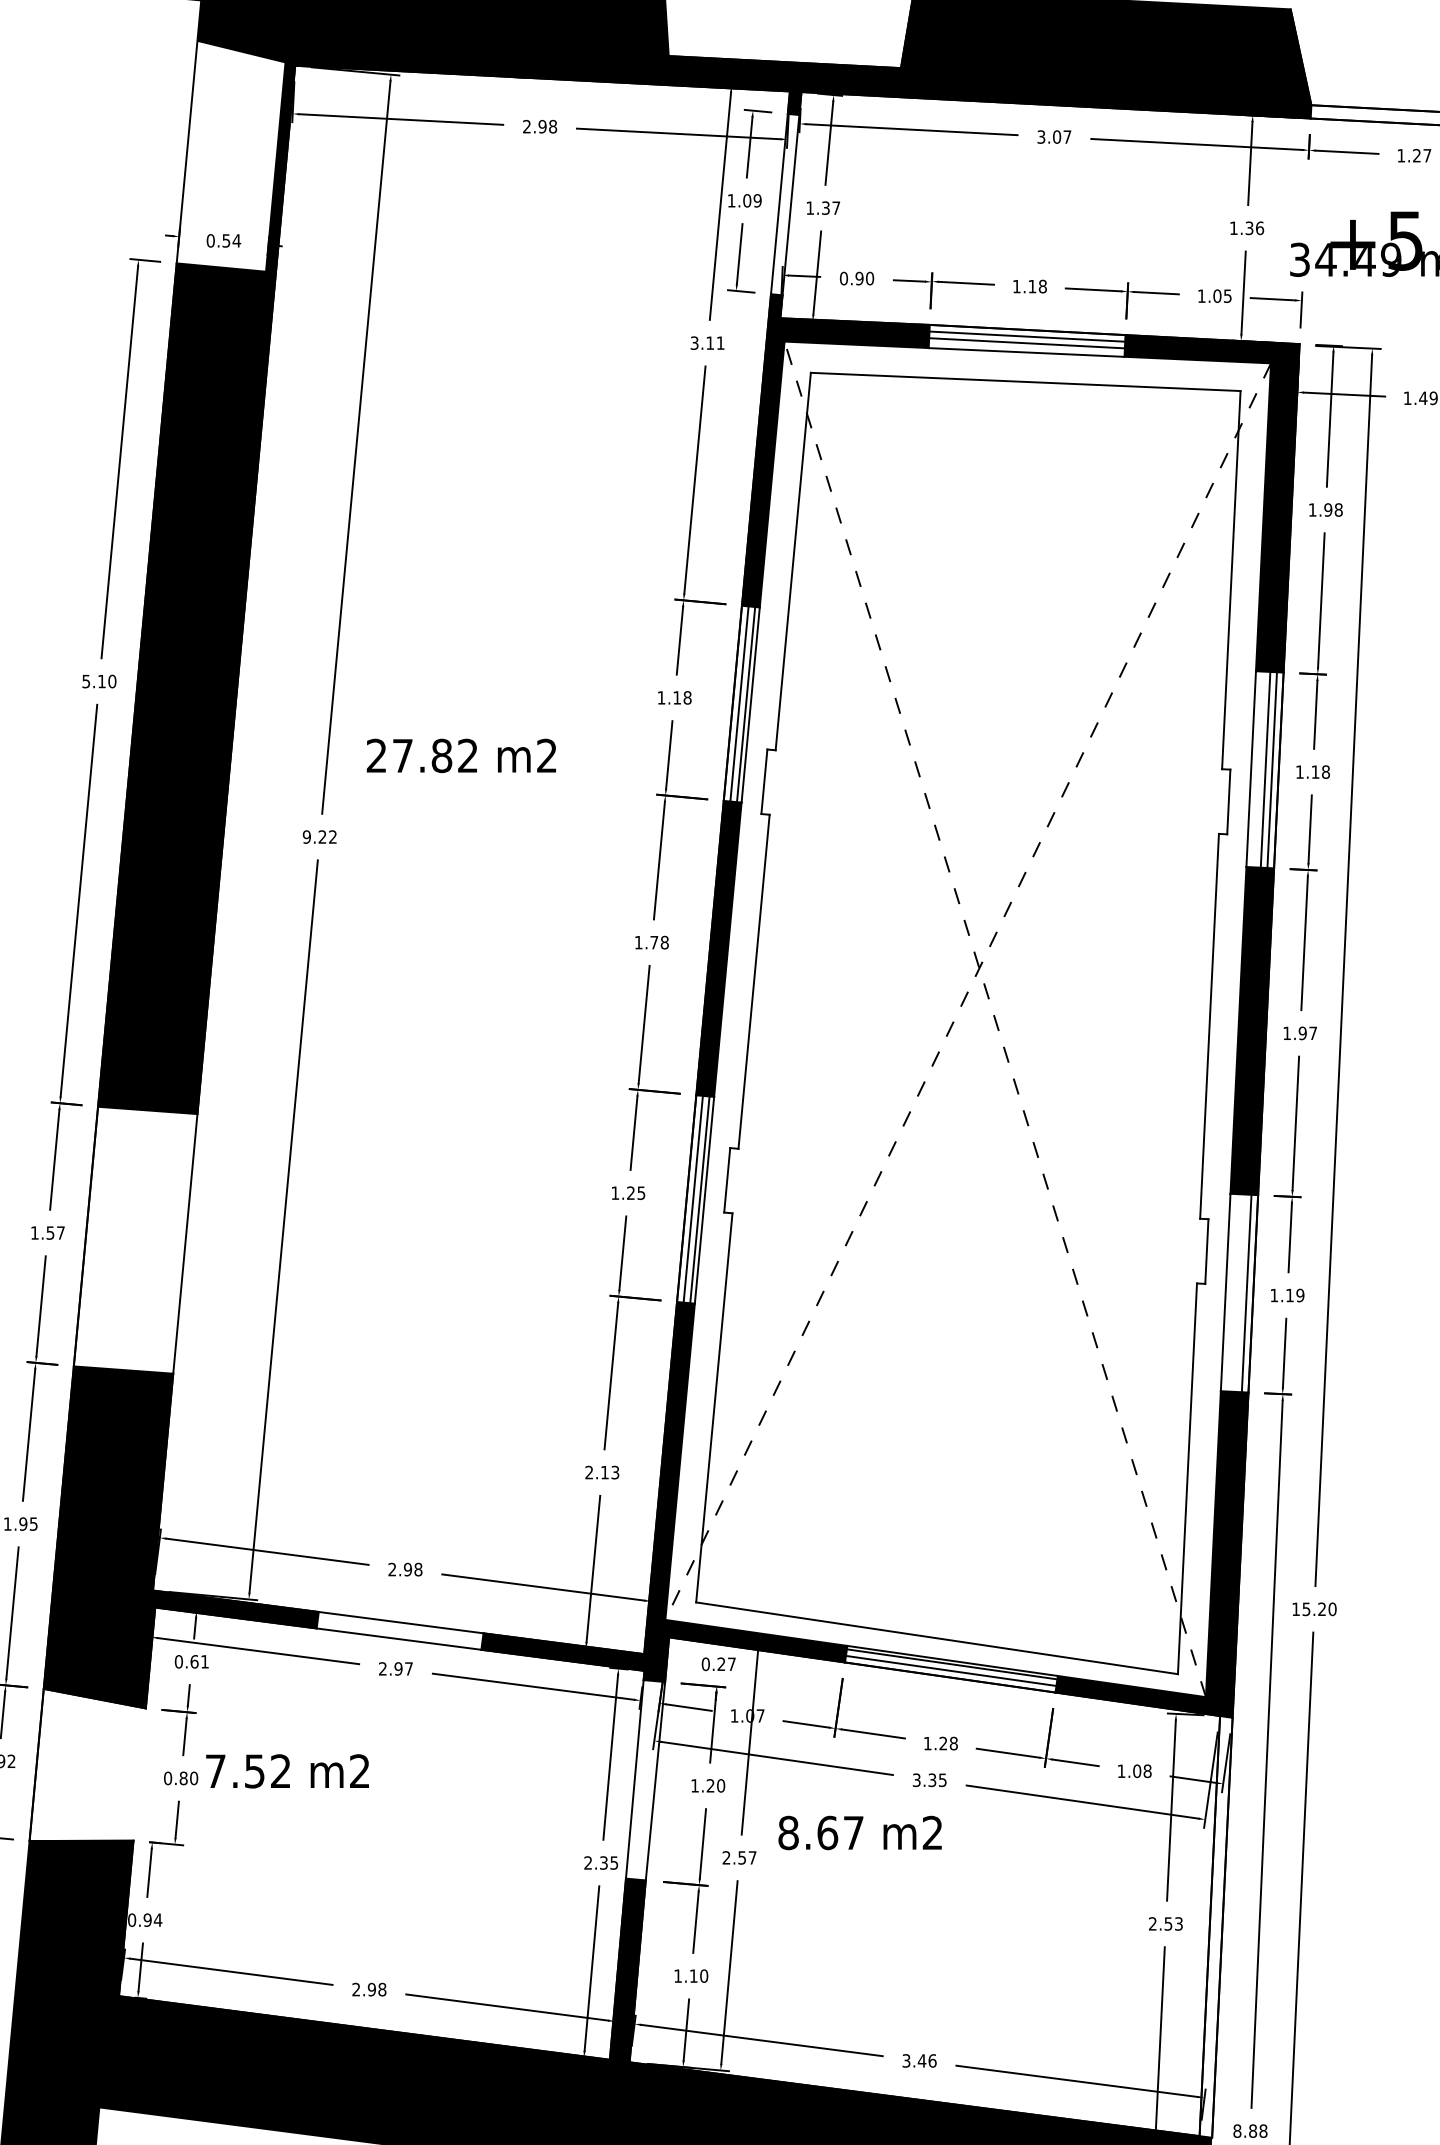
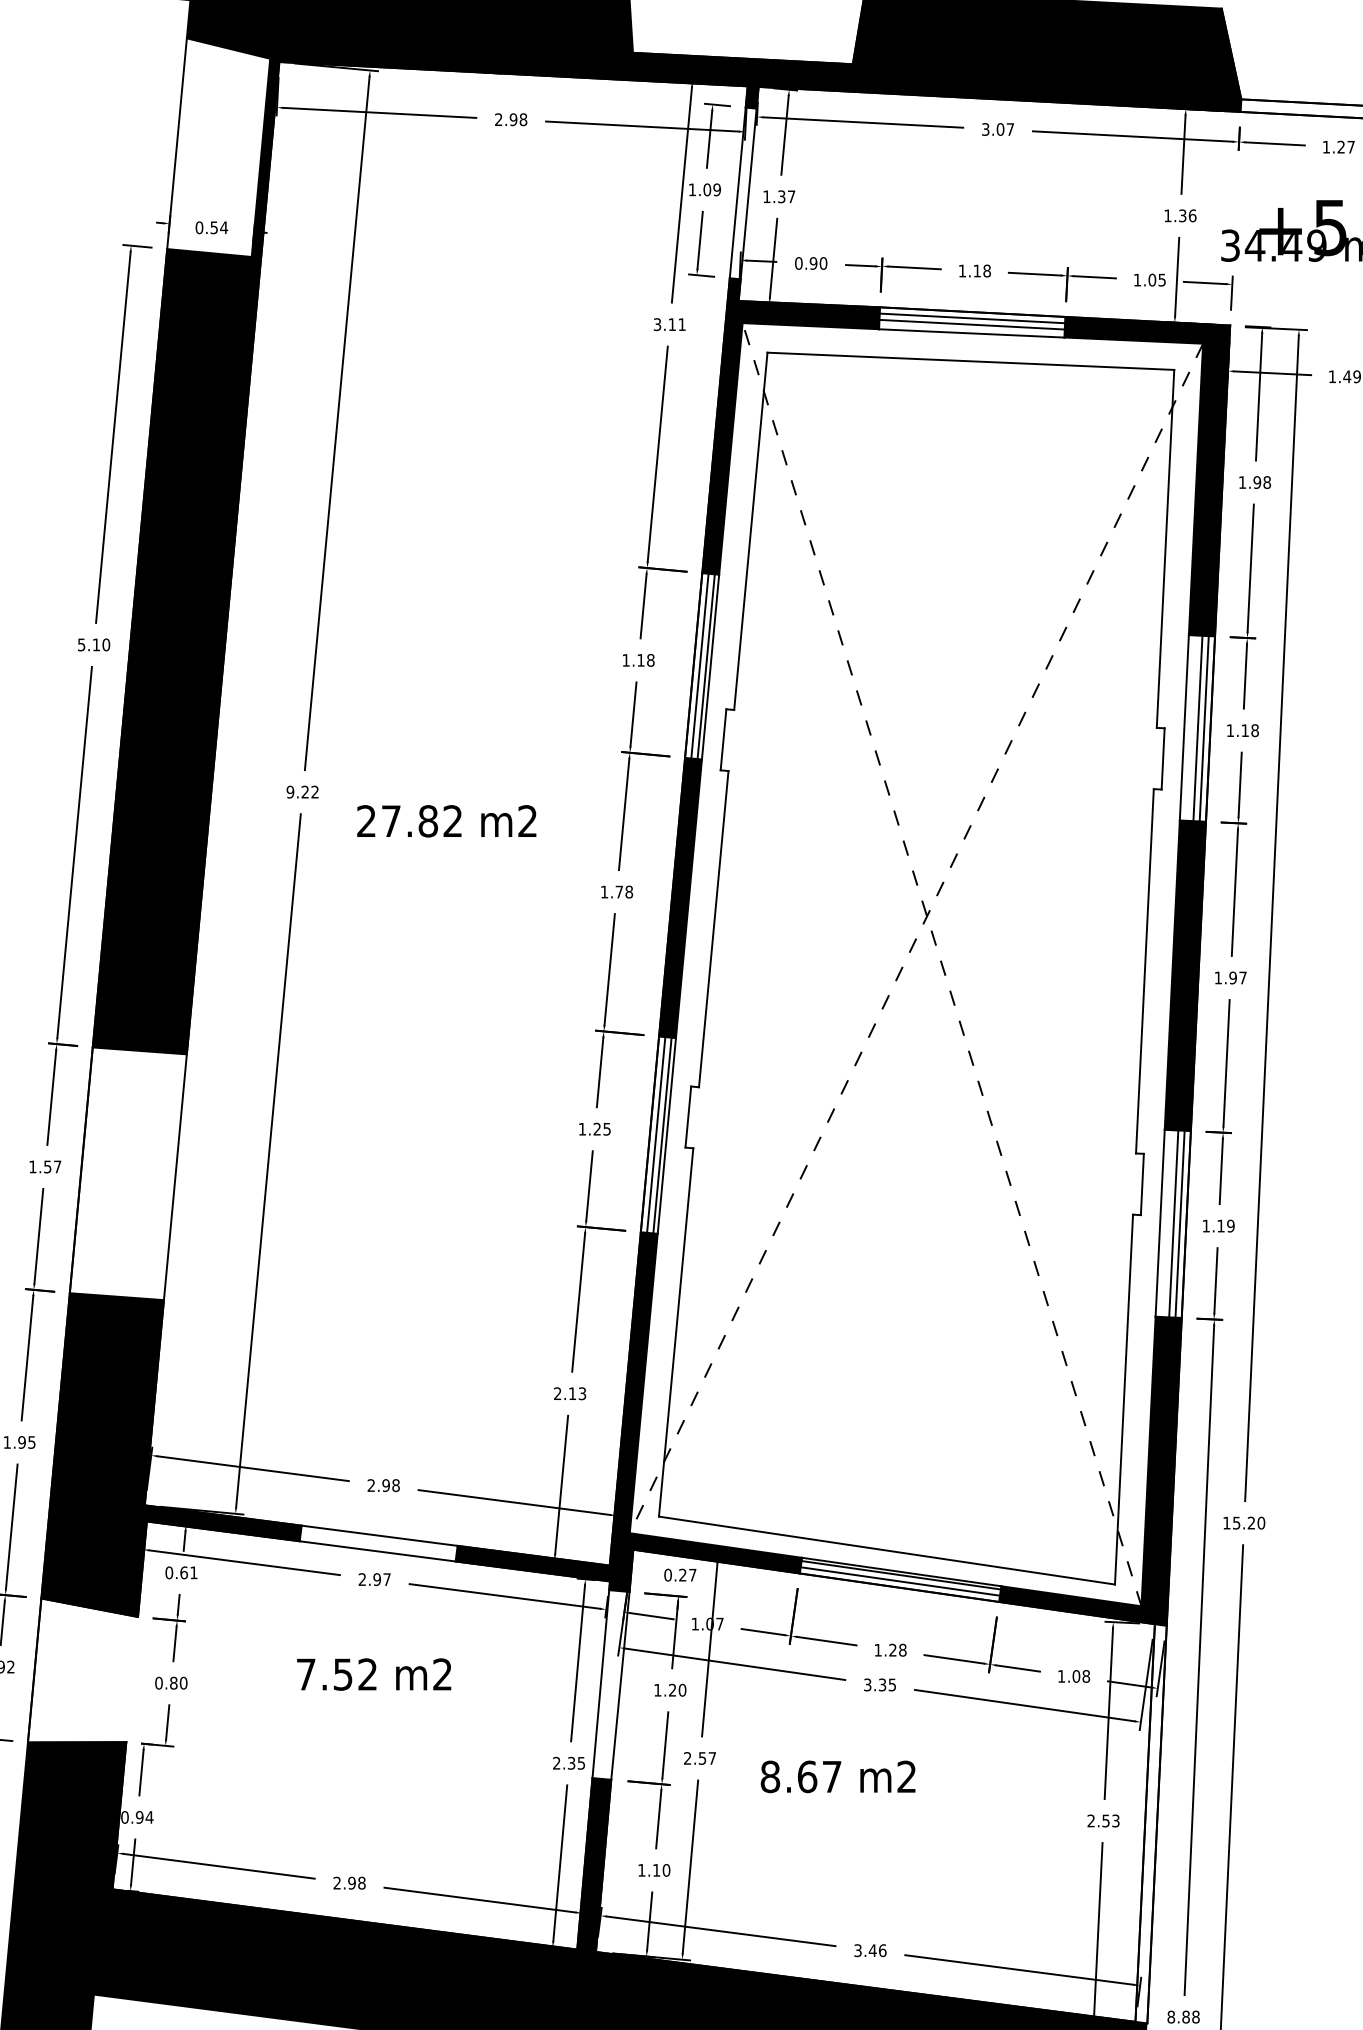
text: (461, 756) -> (446, 821), moved
line: (1239, 1292) -> (1173, 1223), added
text: (287, 1771) -> (374, 1674), moved
text: (859, 1832) -> (837, 1776), moved

